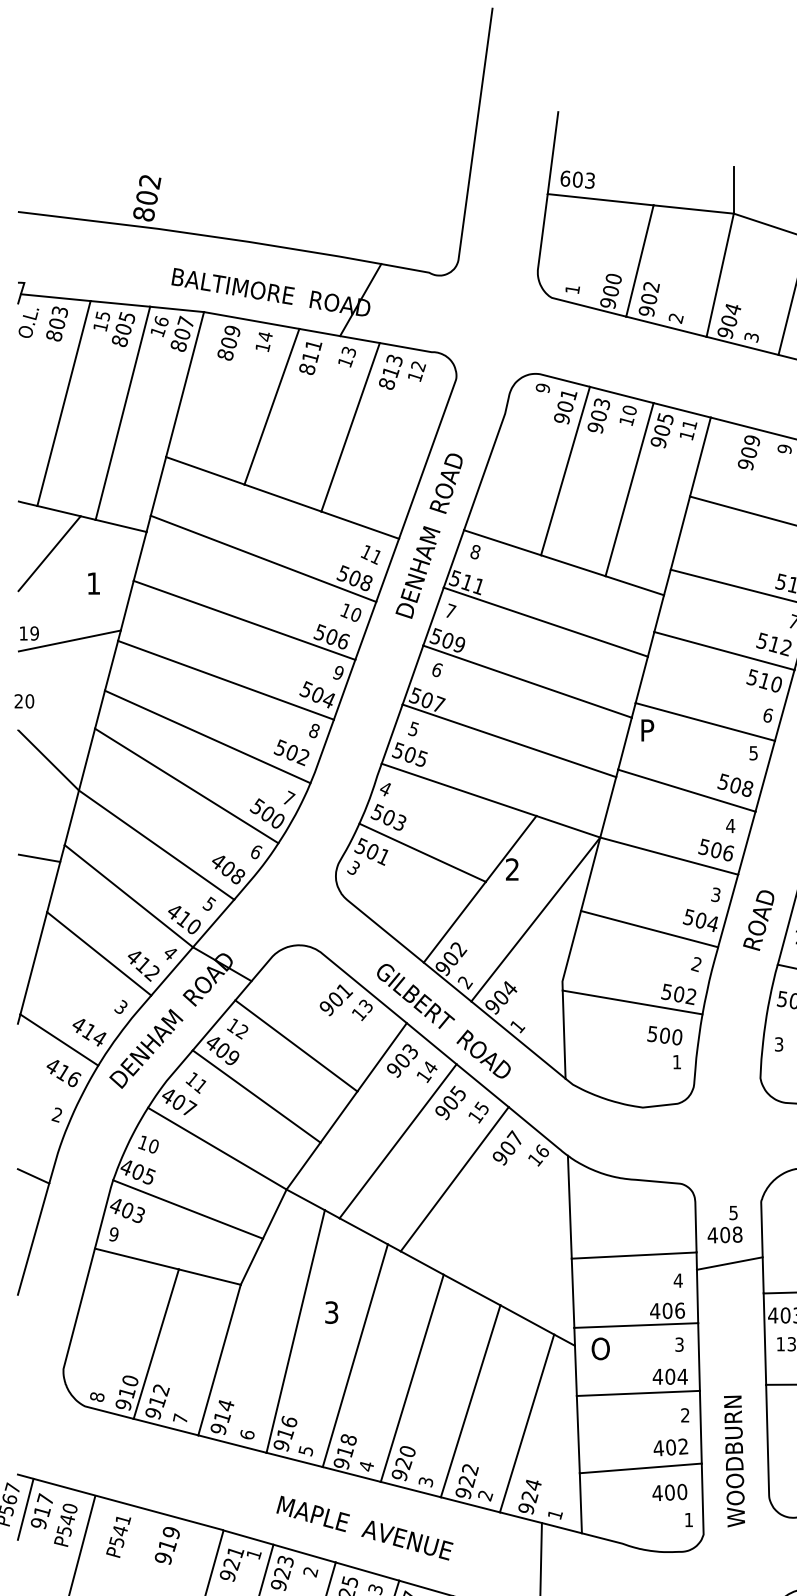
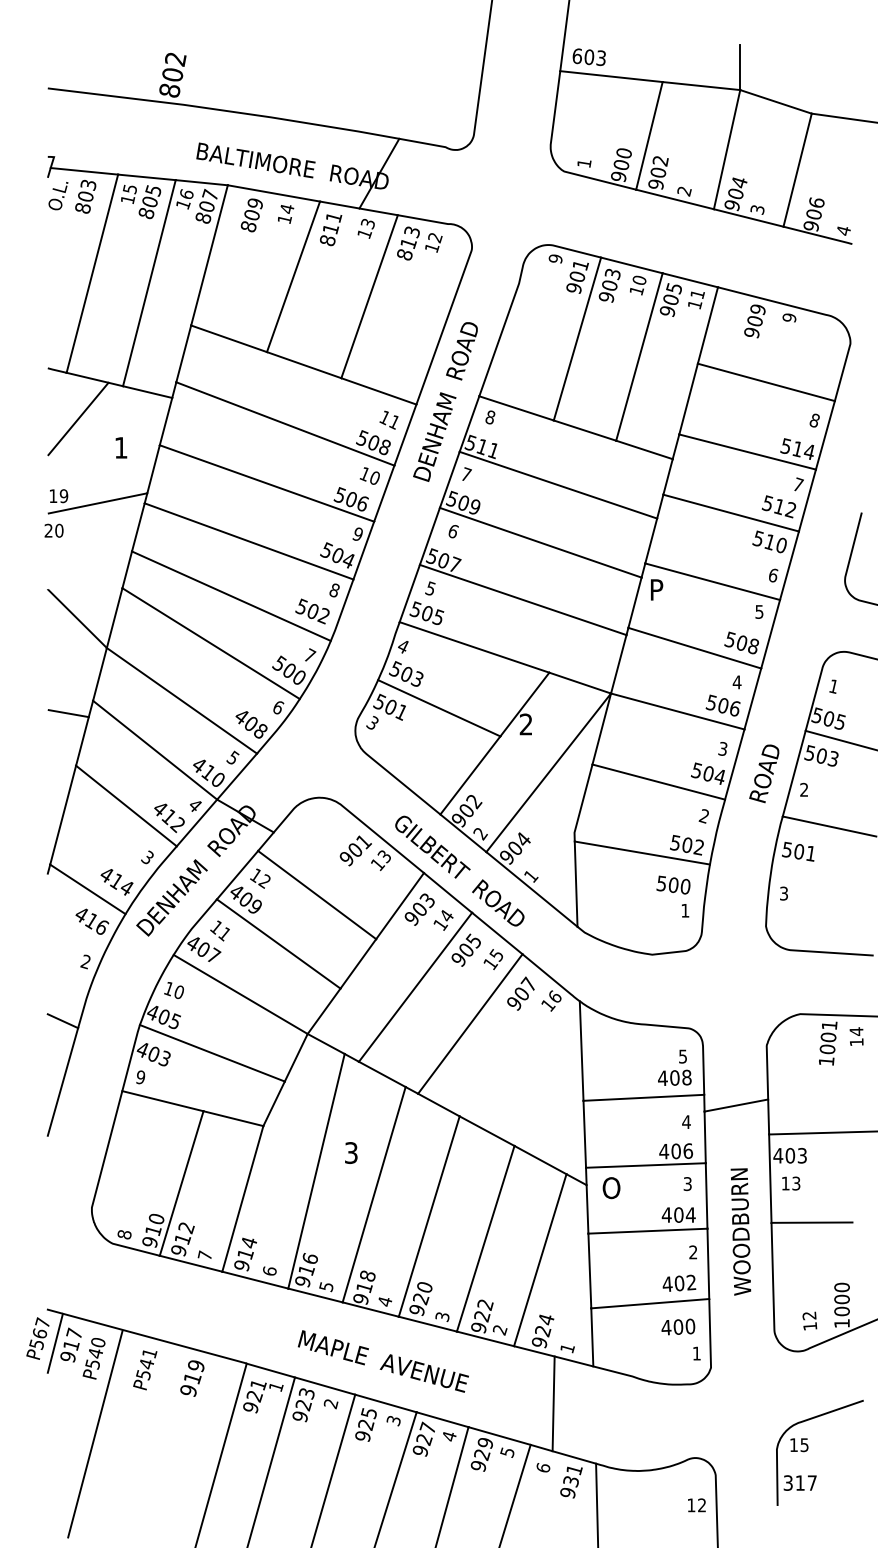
text: (23, 701) -> (53, 530), moved
text: (724, 1224) -> (674, 1067), moved
text: (734, 1460) -> (740, 1231), moved

